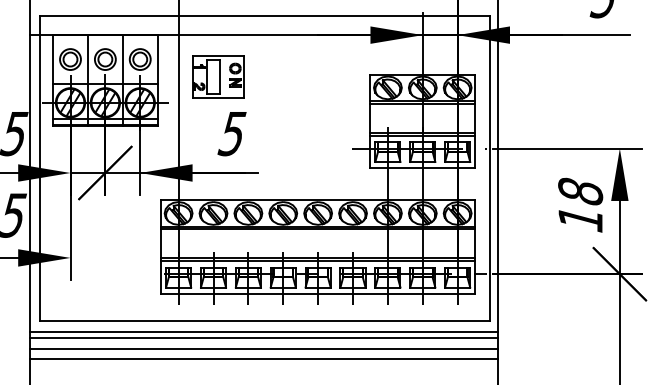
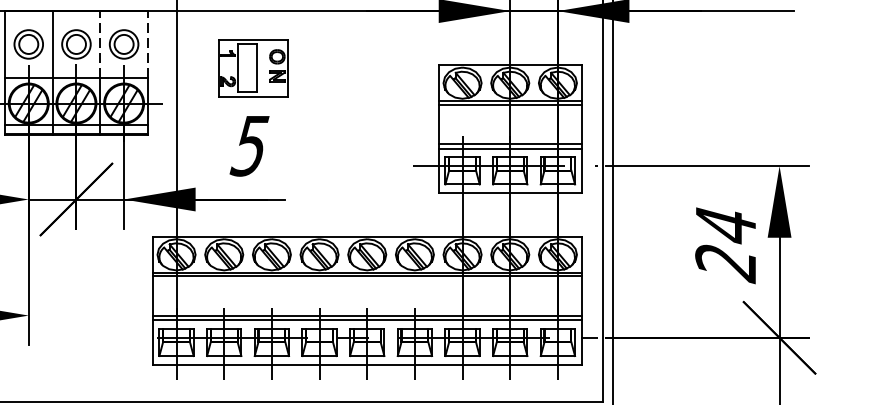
line: (122, 59) -> (99, 44), solid -> dashed
line: (157, 59) -> (147, 44), solid -> dashed
part: (218, 76) -> (254, 67), moved
text: (580, 205) -> (725, 243), 18 -> 24

